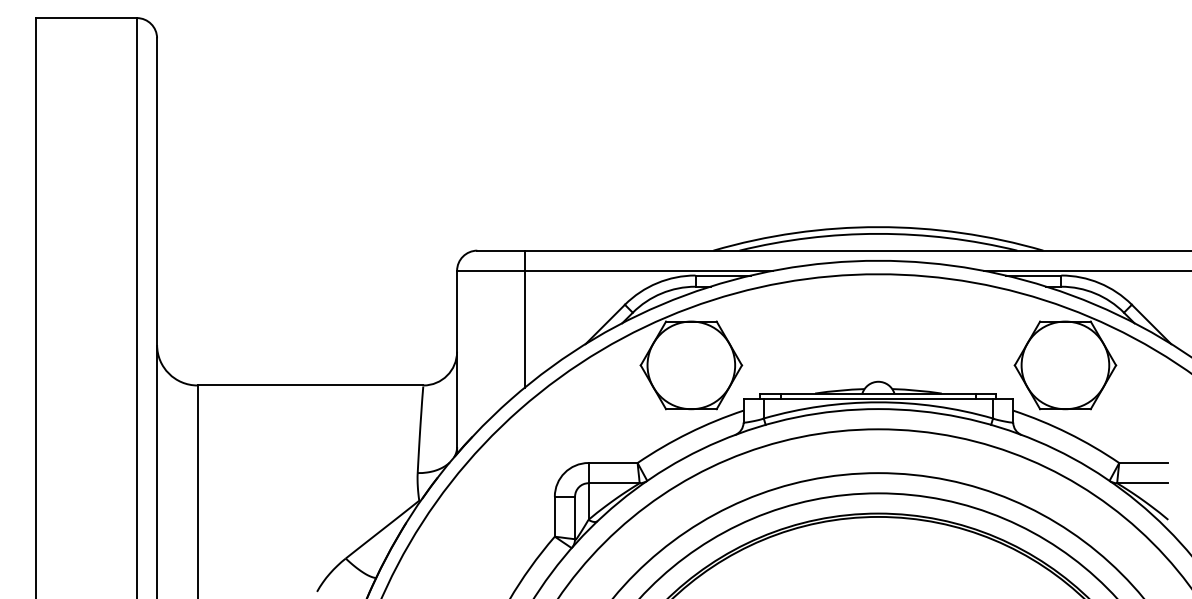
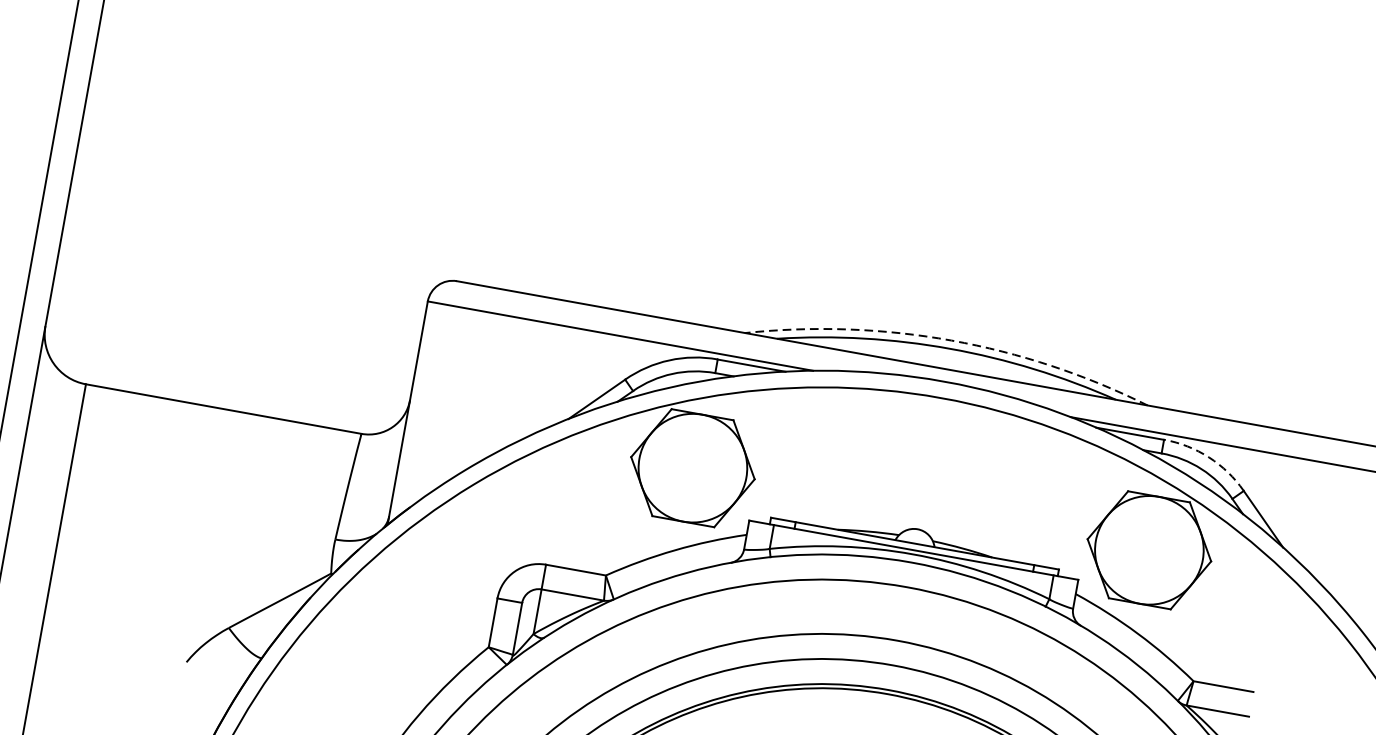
arc: (878, 227) -> (951, 341), solid -> dashed
arc: (1099, 283) -> (1208, 457), solid -> dashed
line: (524, 318) -> (499, 374), removed

